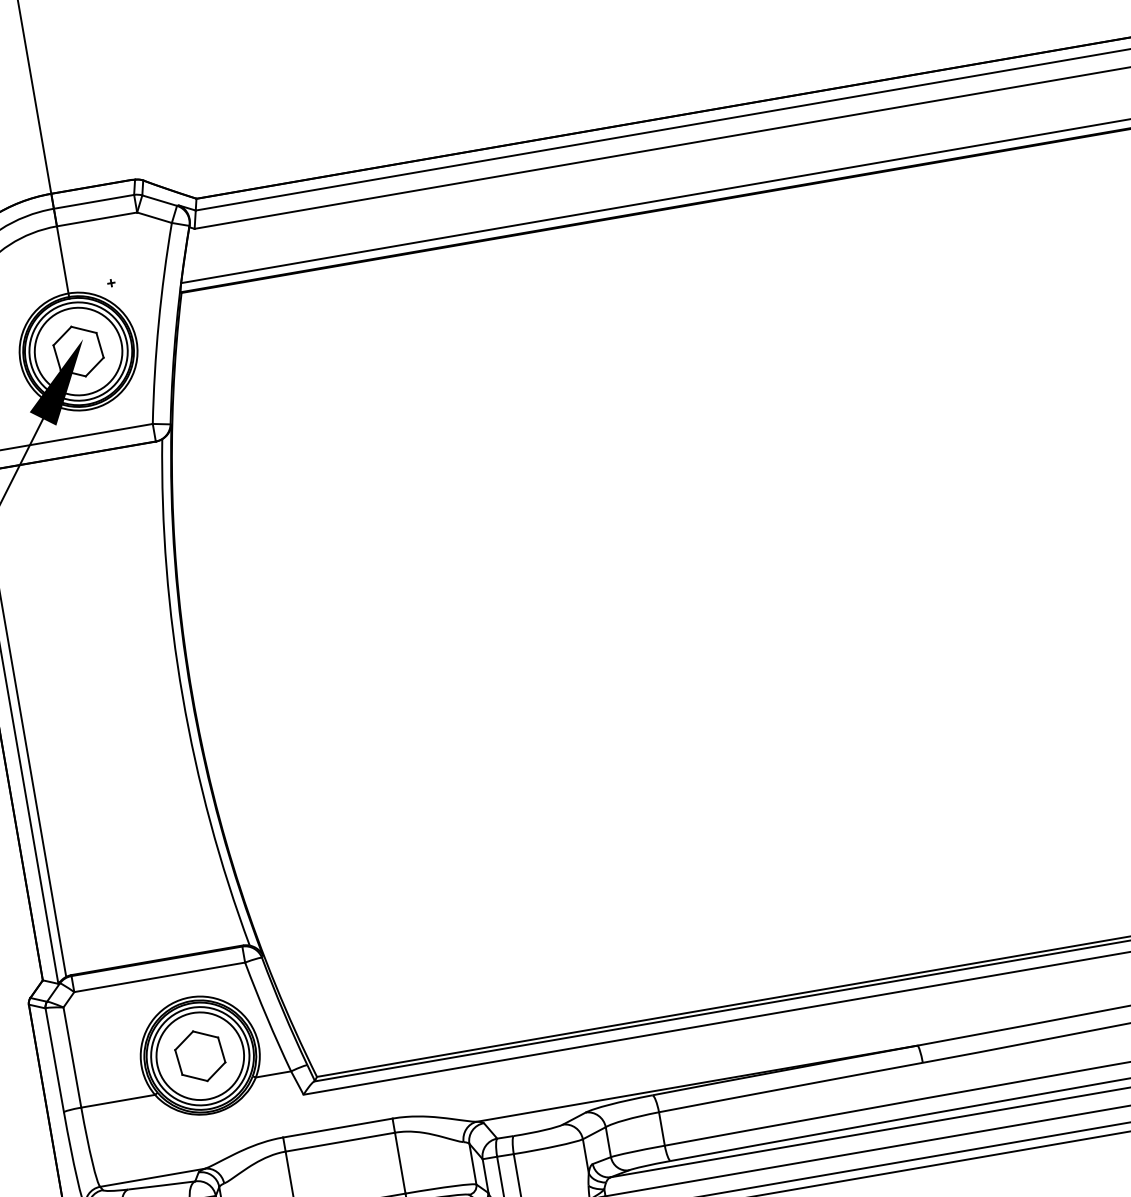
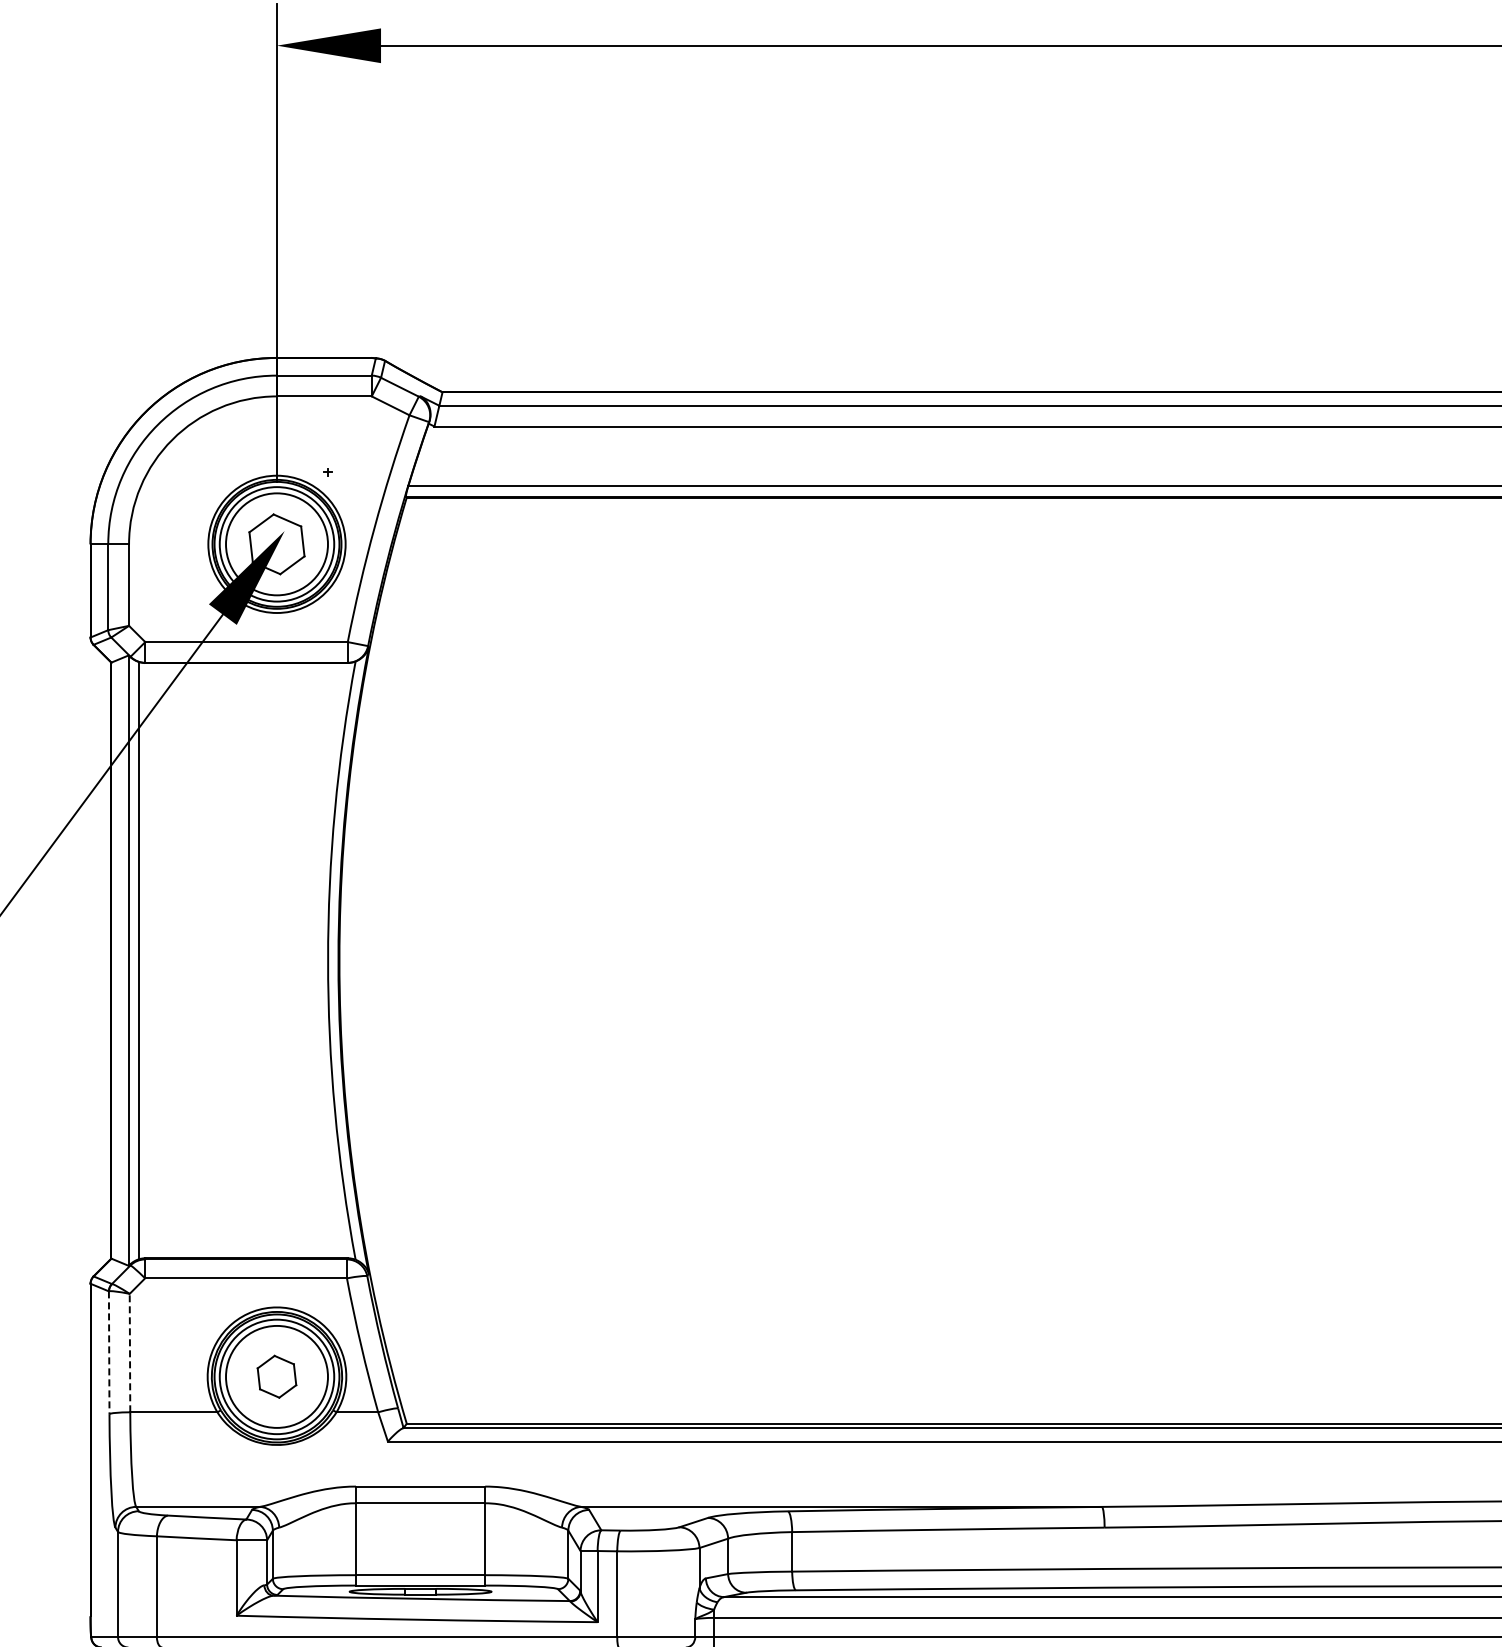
part: (199, 1055) -> (276, 1376), size x0.7
line: (72, 1056) -> (130, 1352), solid -> dashed
line: (55, 1060) -> (109, 1353), solid -> dashed

